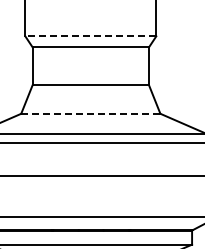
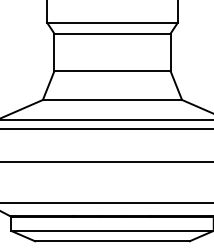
line: (89, 36) -> (111, 22), dashed -> solid
line: (90, 113) -> (112, 99), dashed -> solid

